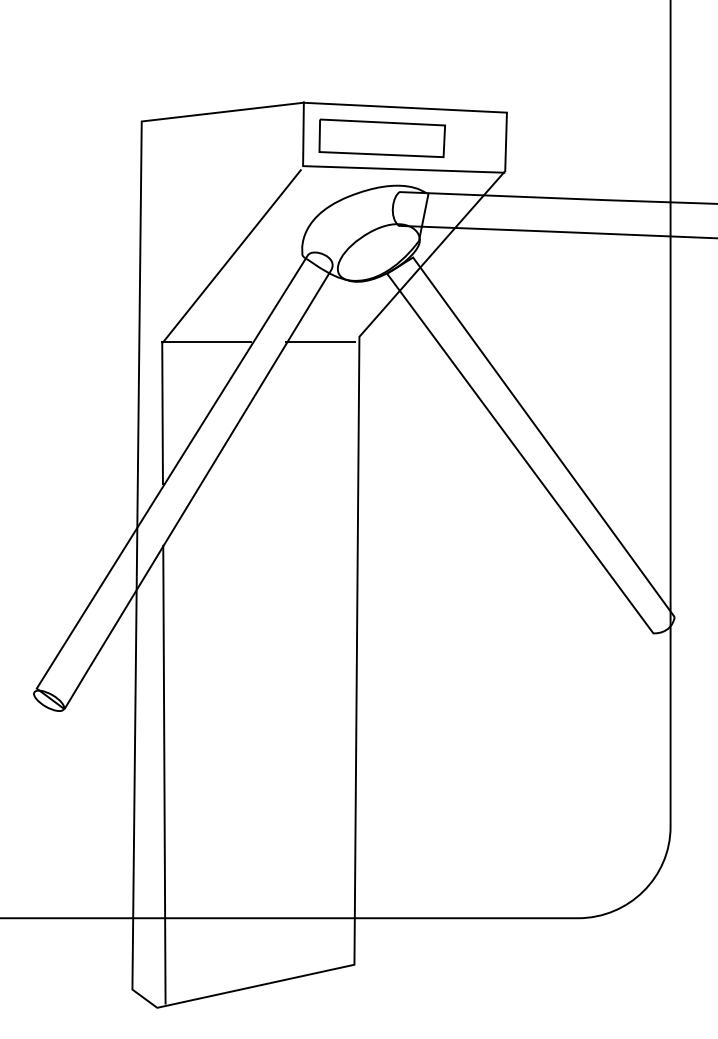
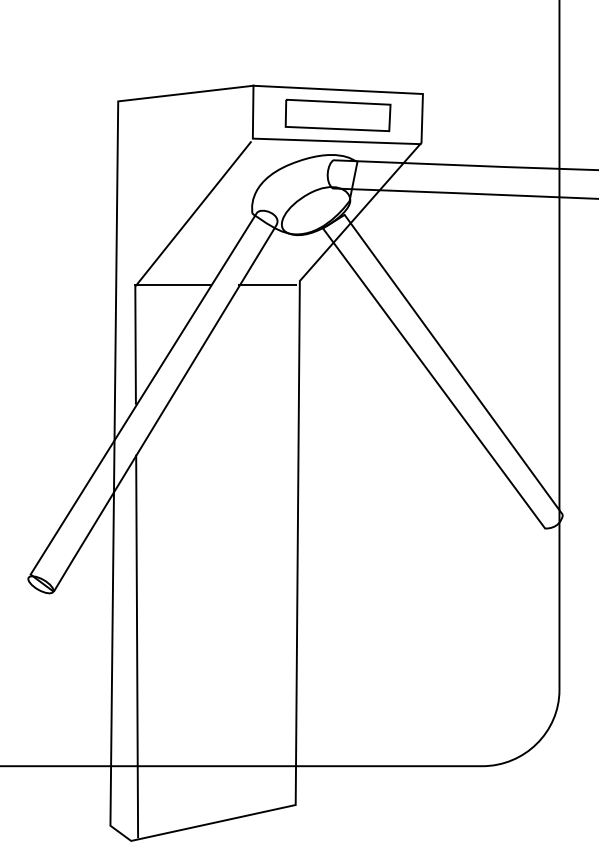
part: (381, 138) -> (337, 115), moved

